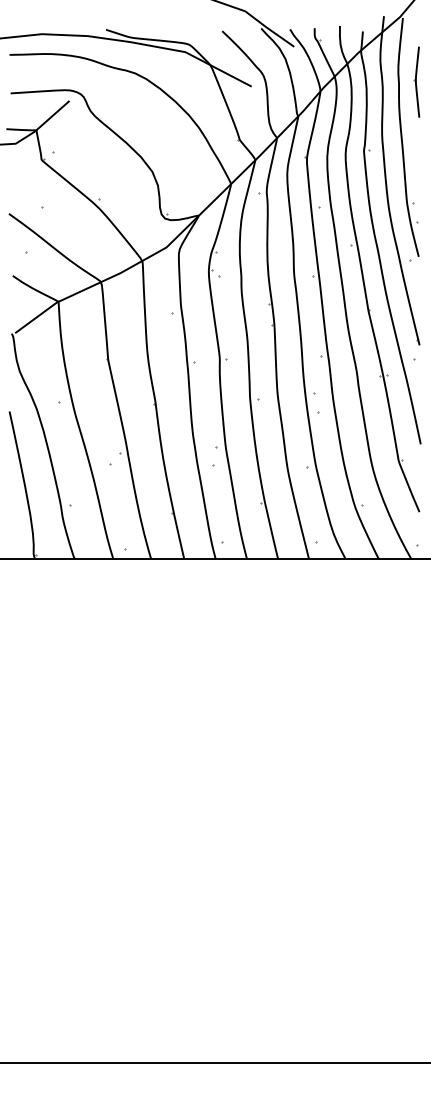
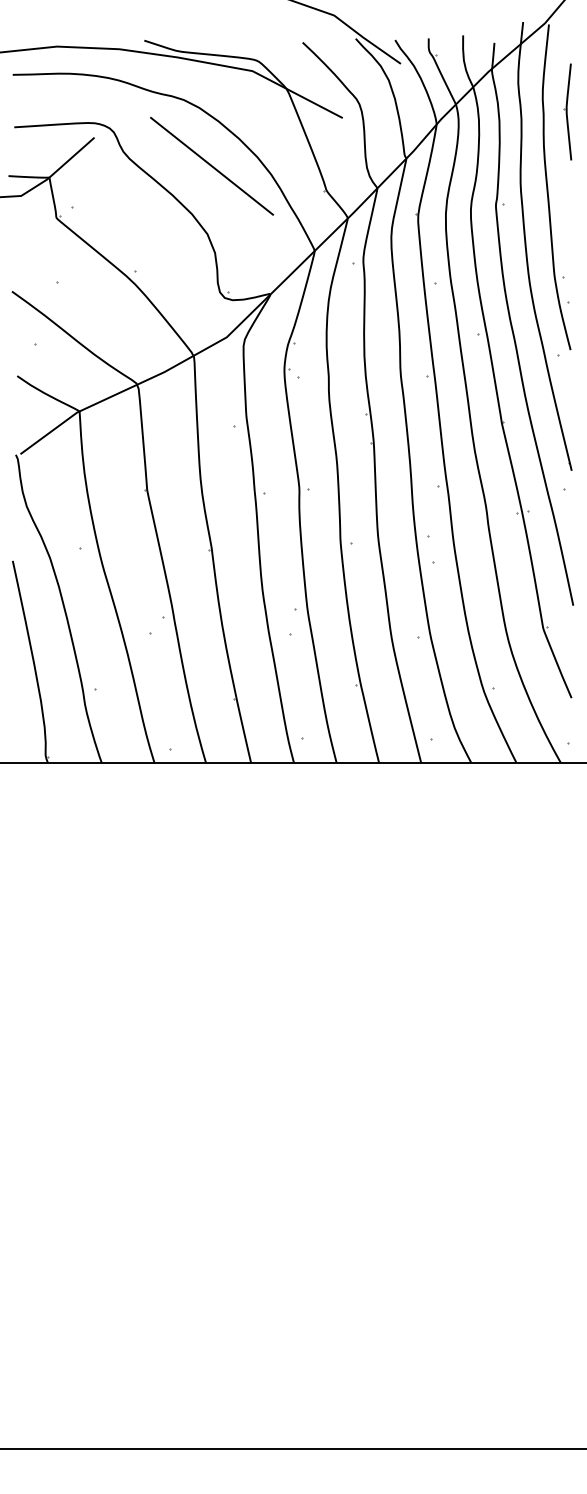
line: (155, 121) -> (211, 165), added

